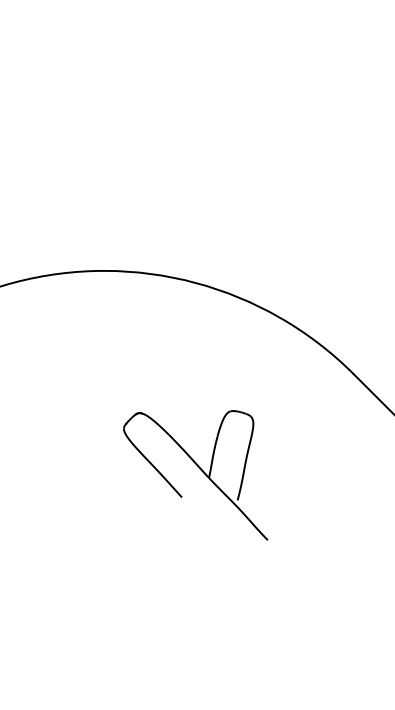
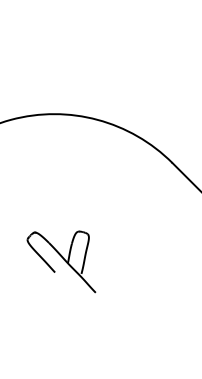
part: (195, 474) -> (61, 261), moved

